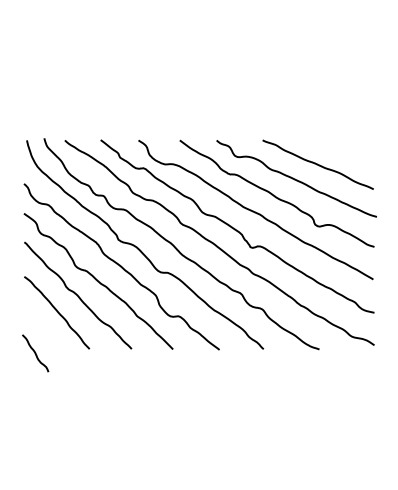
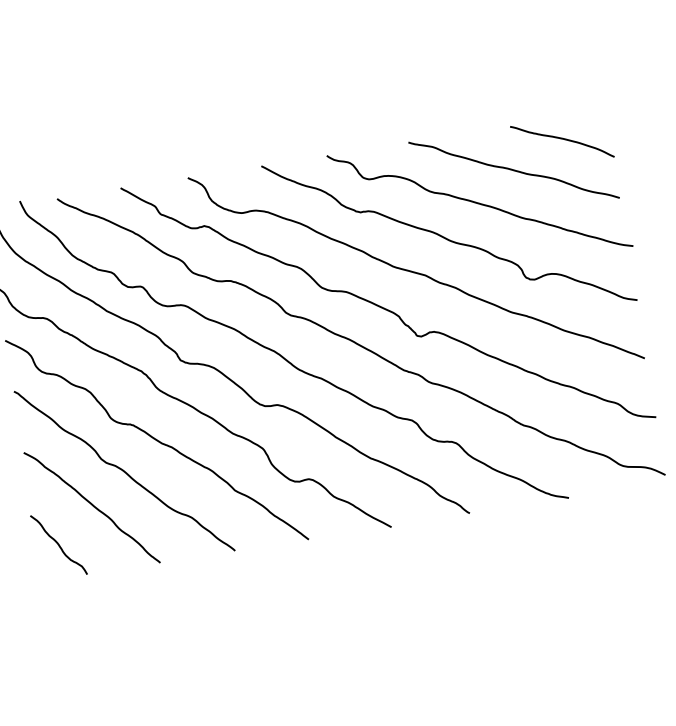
curve: (346, 152) -> (560, 140), added
curve: (35, 353) -> (58, 545), moved

